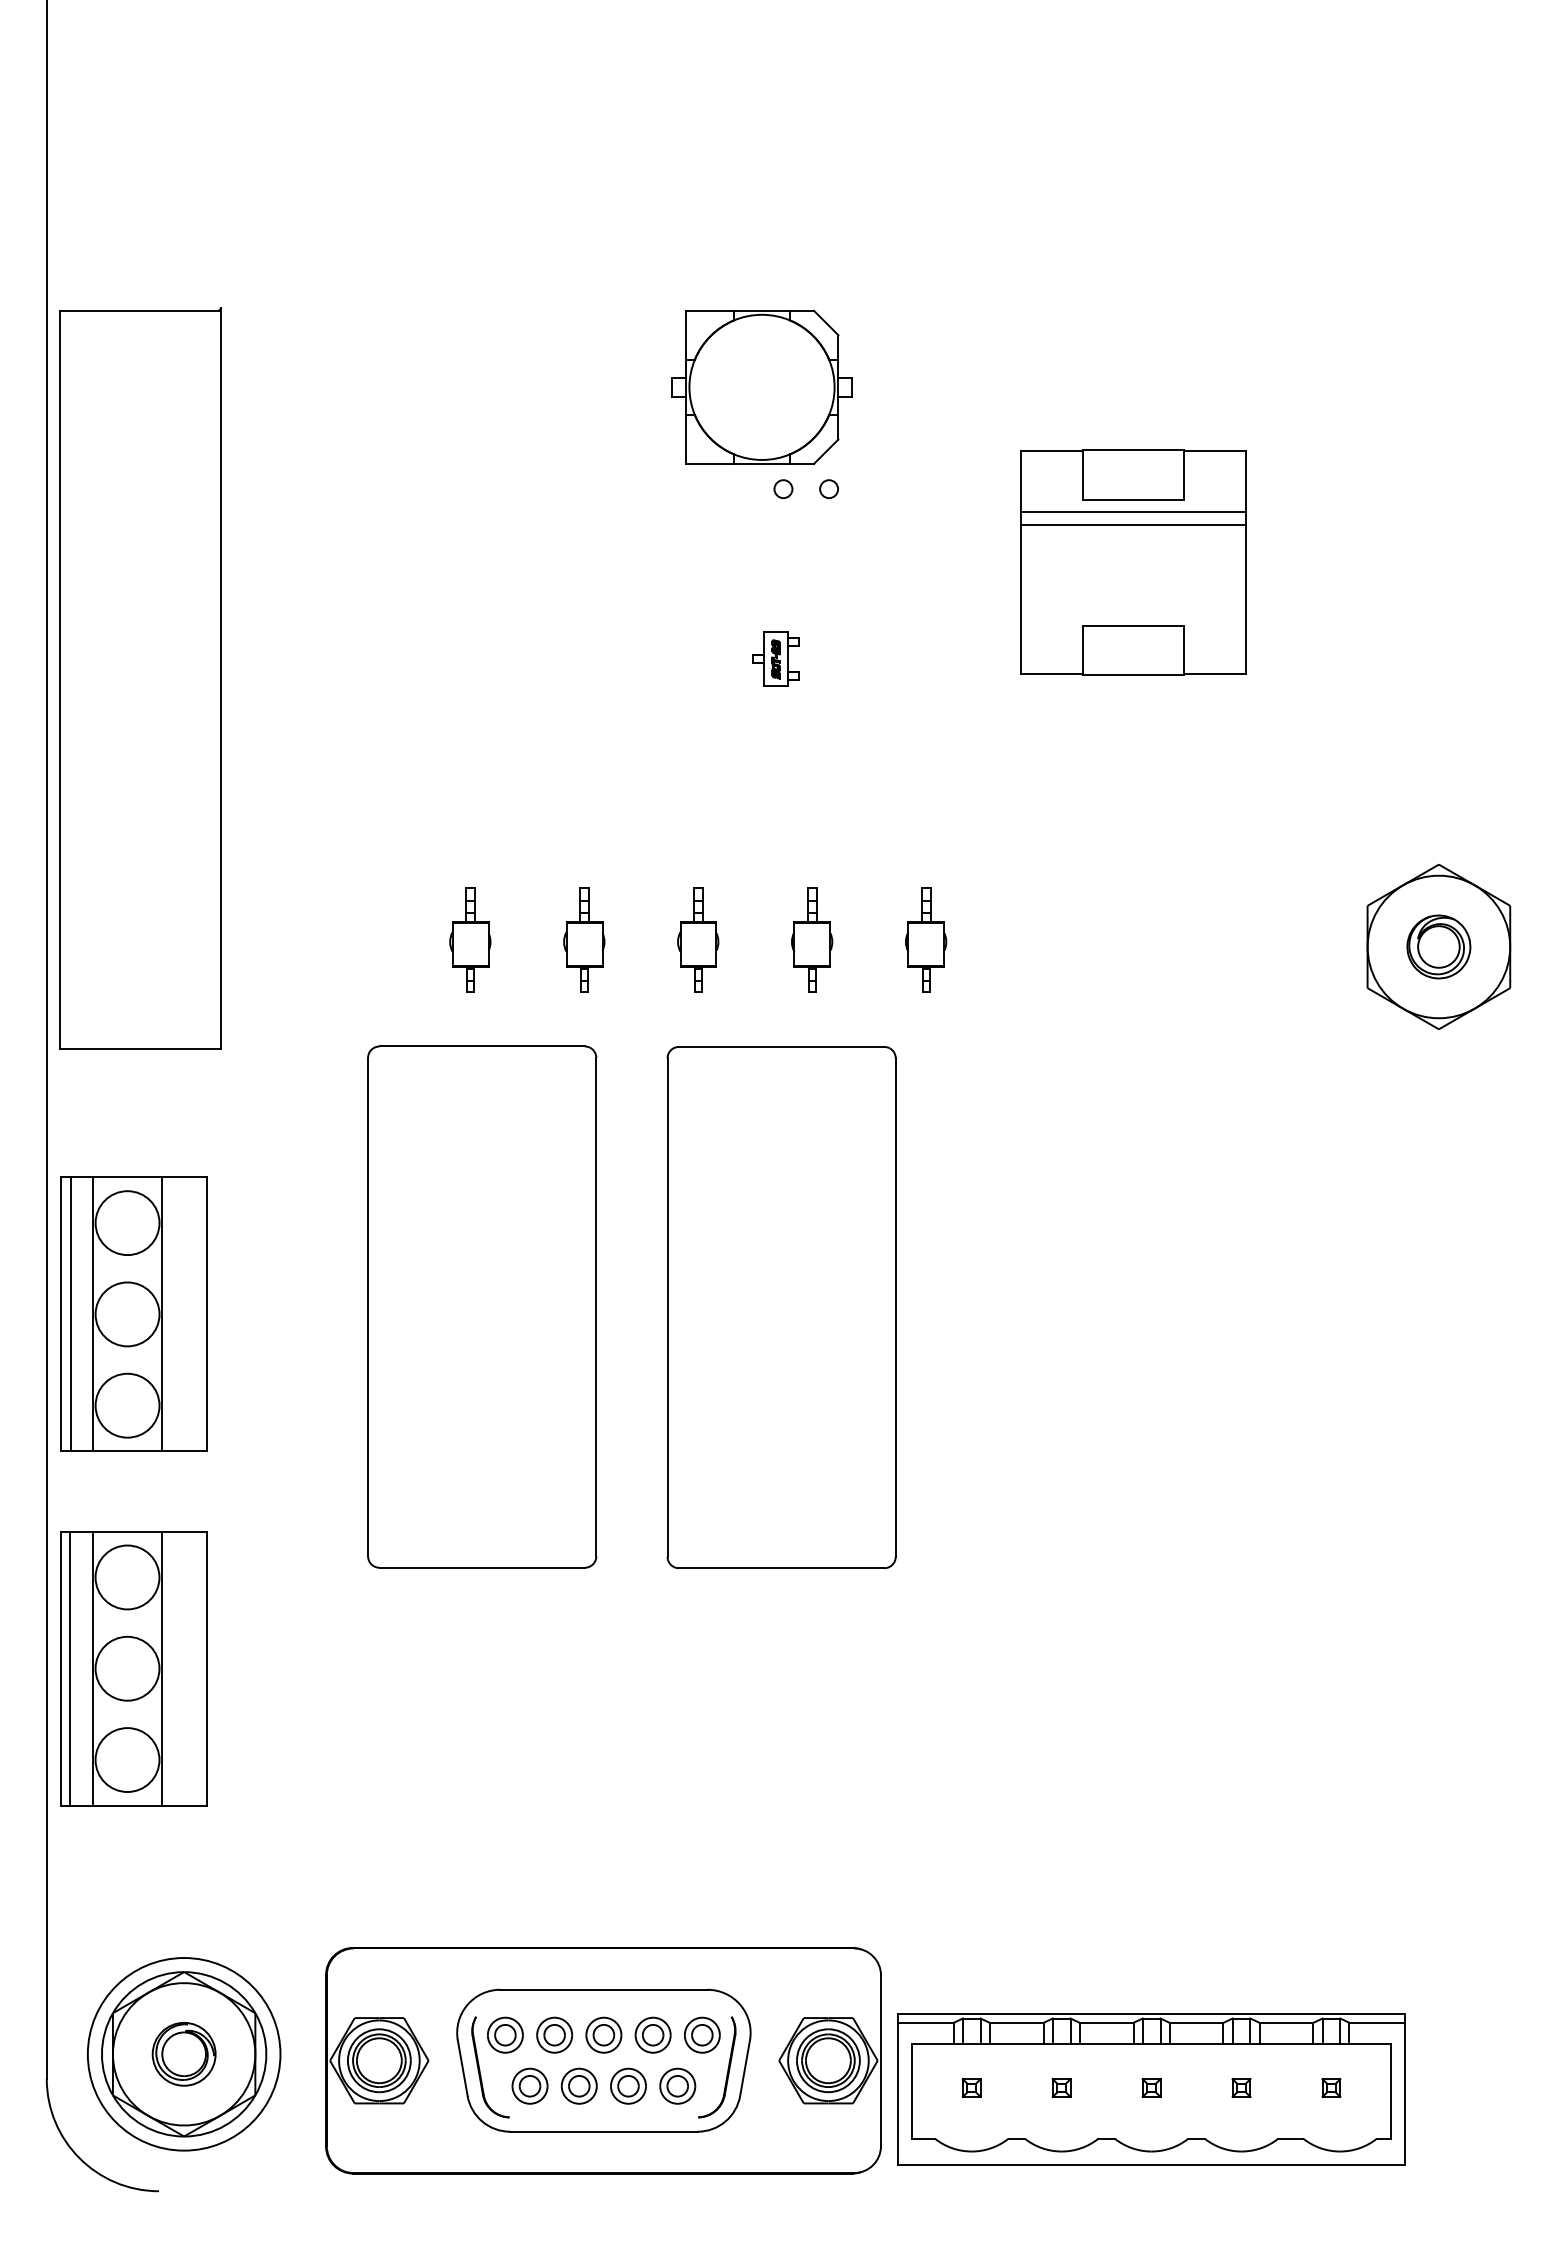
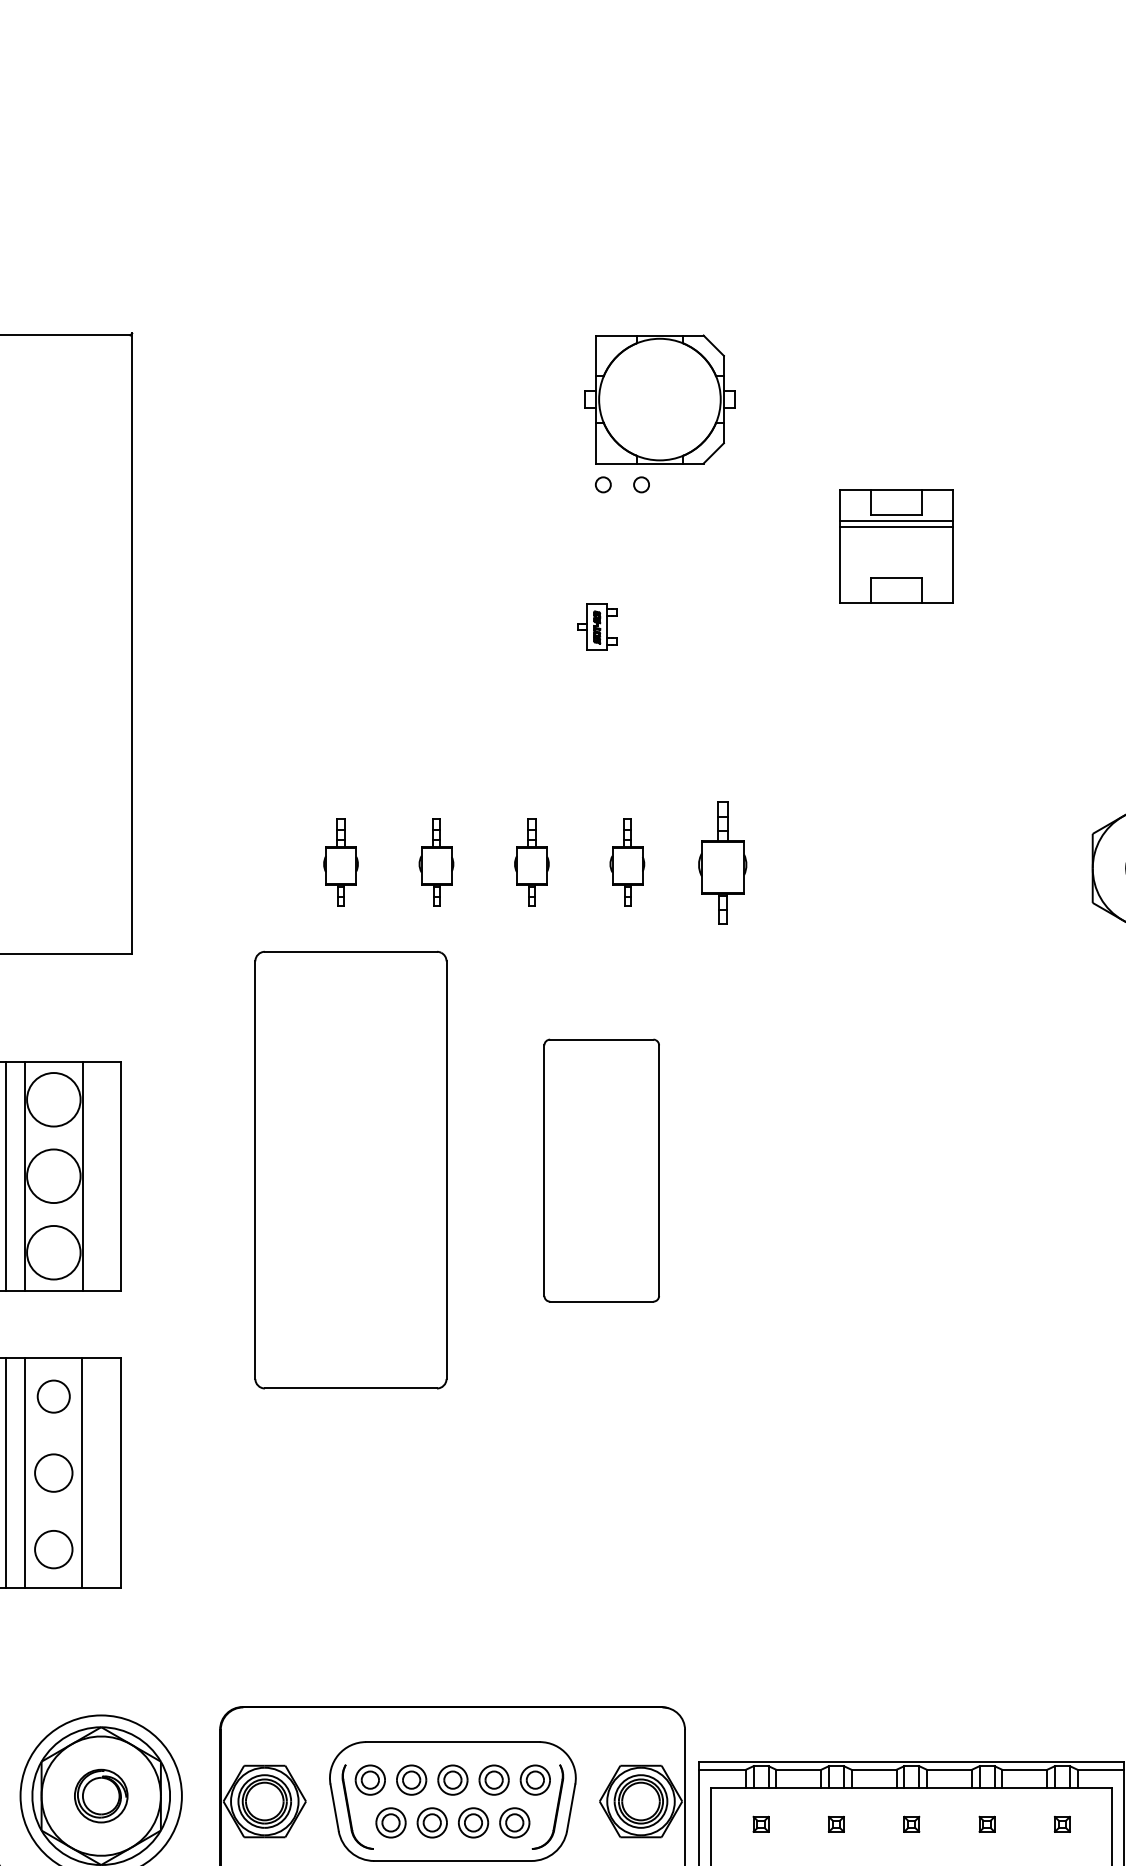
part: (761, 386) -> (659, 398), moved
part: (1133, 562) -> (896, 546), size x0.6
part: (926, 939) -> (723, 862), size x1.4
part: (781, 1307) -> (601, 1170), size x0.6
circle: (127, 1577) -> (53, 1396), size x0.6
circle: (127, 1668) -> (53, 1472), size x0.7
circle: (127, 1760) -> (53, 1549), size x0.7

